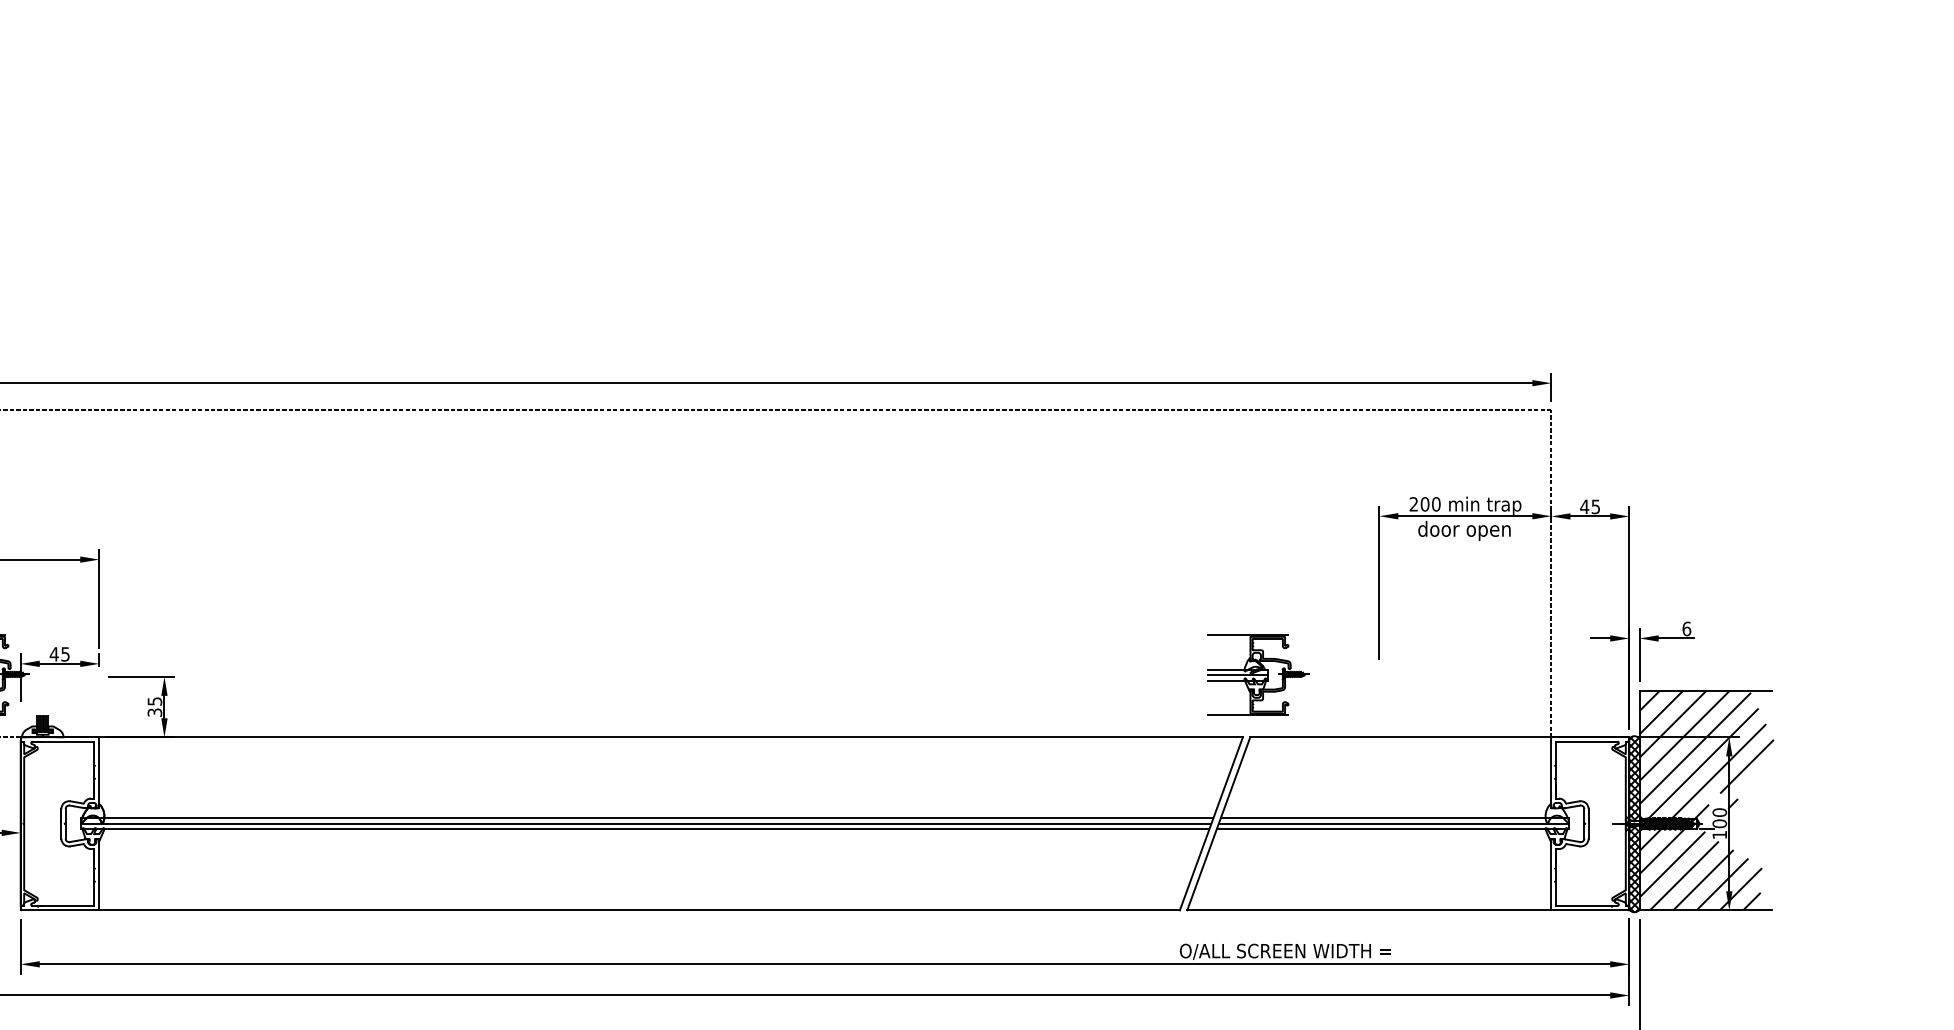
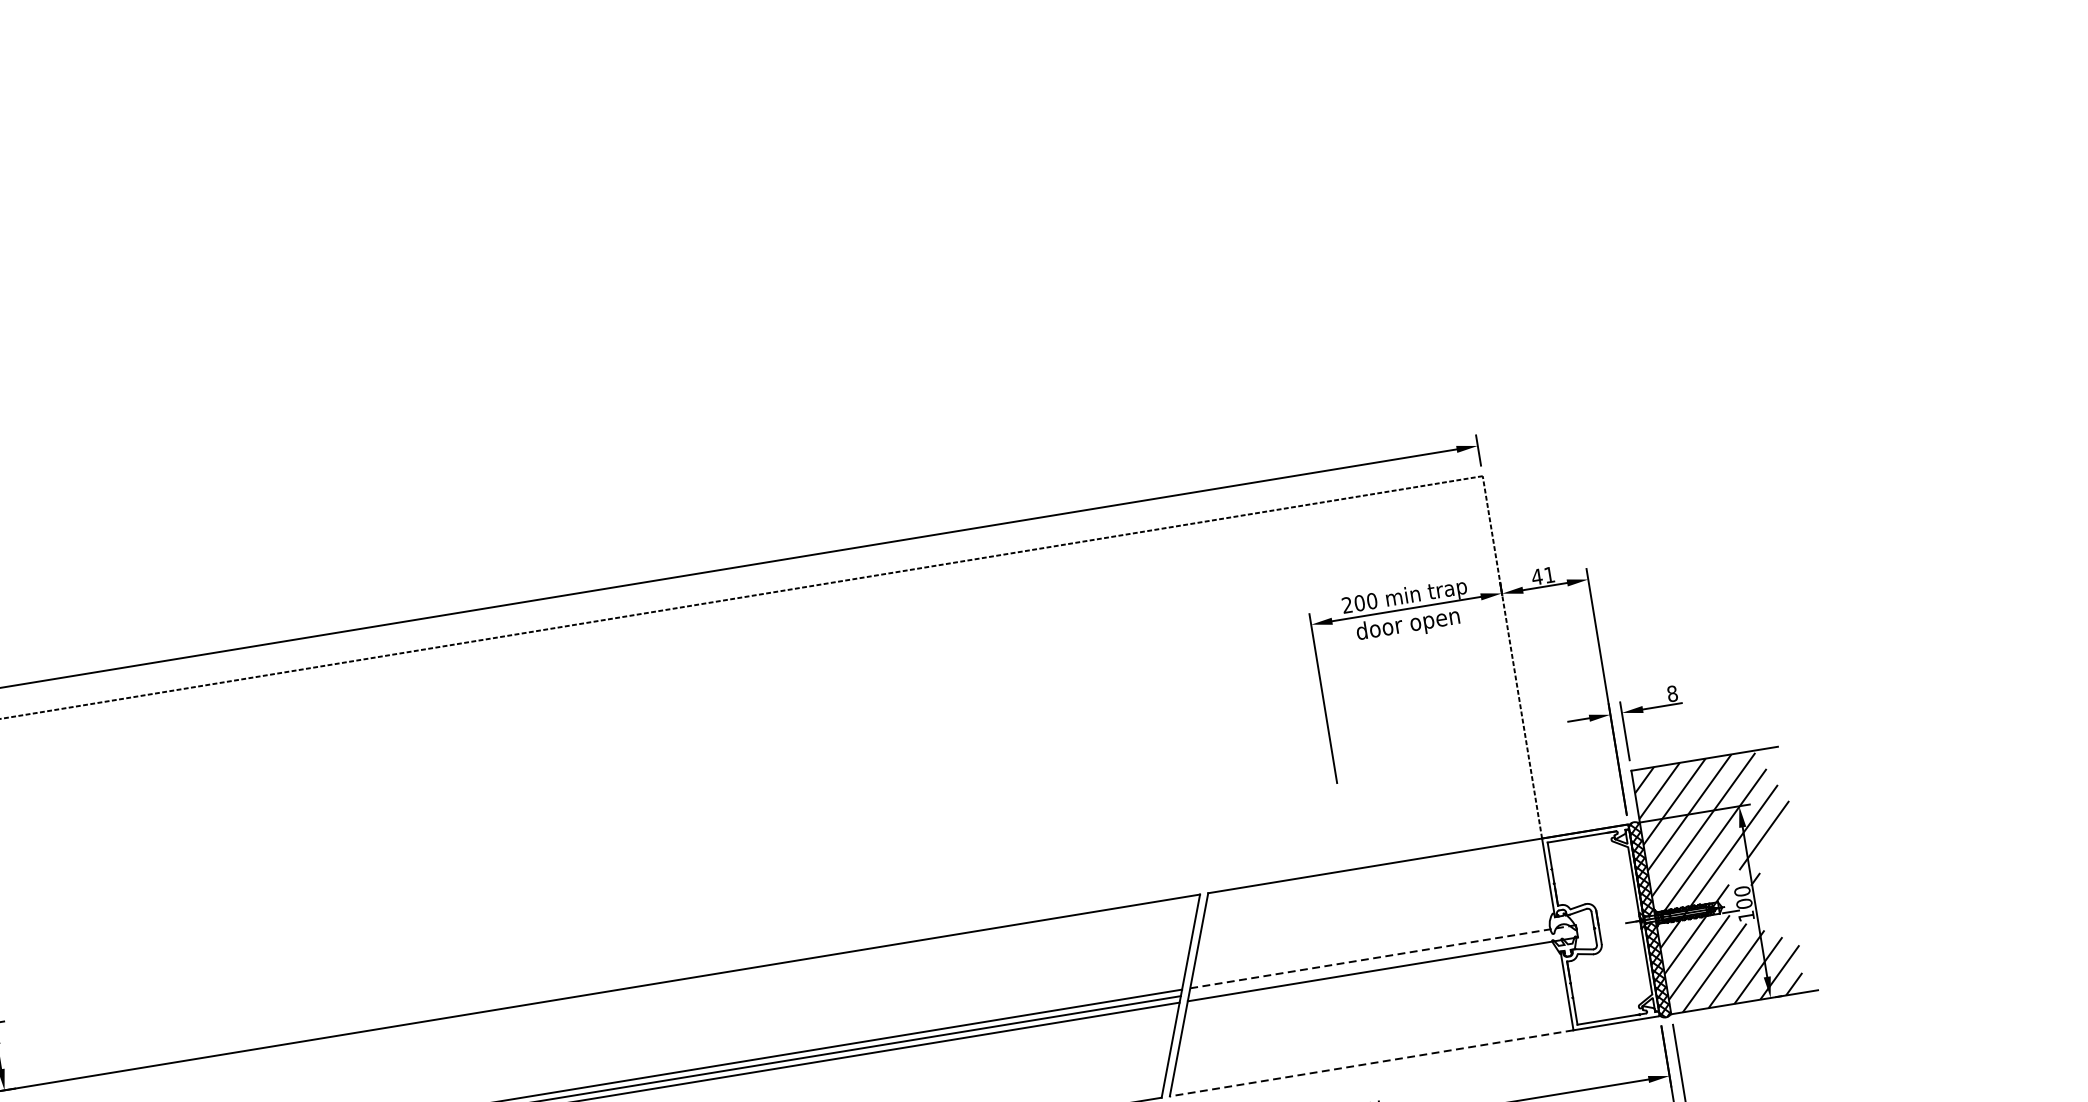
text: (1595, 506) -> (1549, 574), 45 -> 41
text: (1686, 628) -> (1672, 693), 6 -> 8
part: (1258, 674) -> (1205, 822), removed
line: (1394, 818) -> (1382, 957), solid -> dashed
line: (1393, 823) -> (1382, 962), removed
line: (1368, 910) -> (1370, 1063), solid -> dashed

